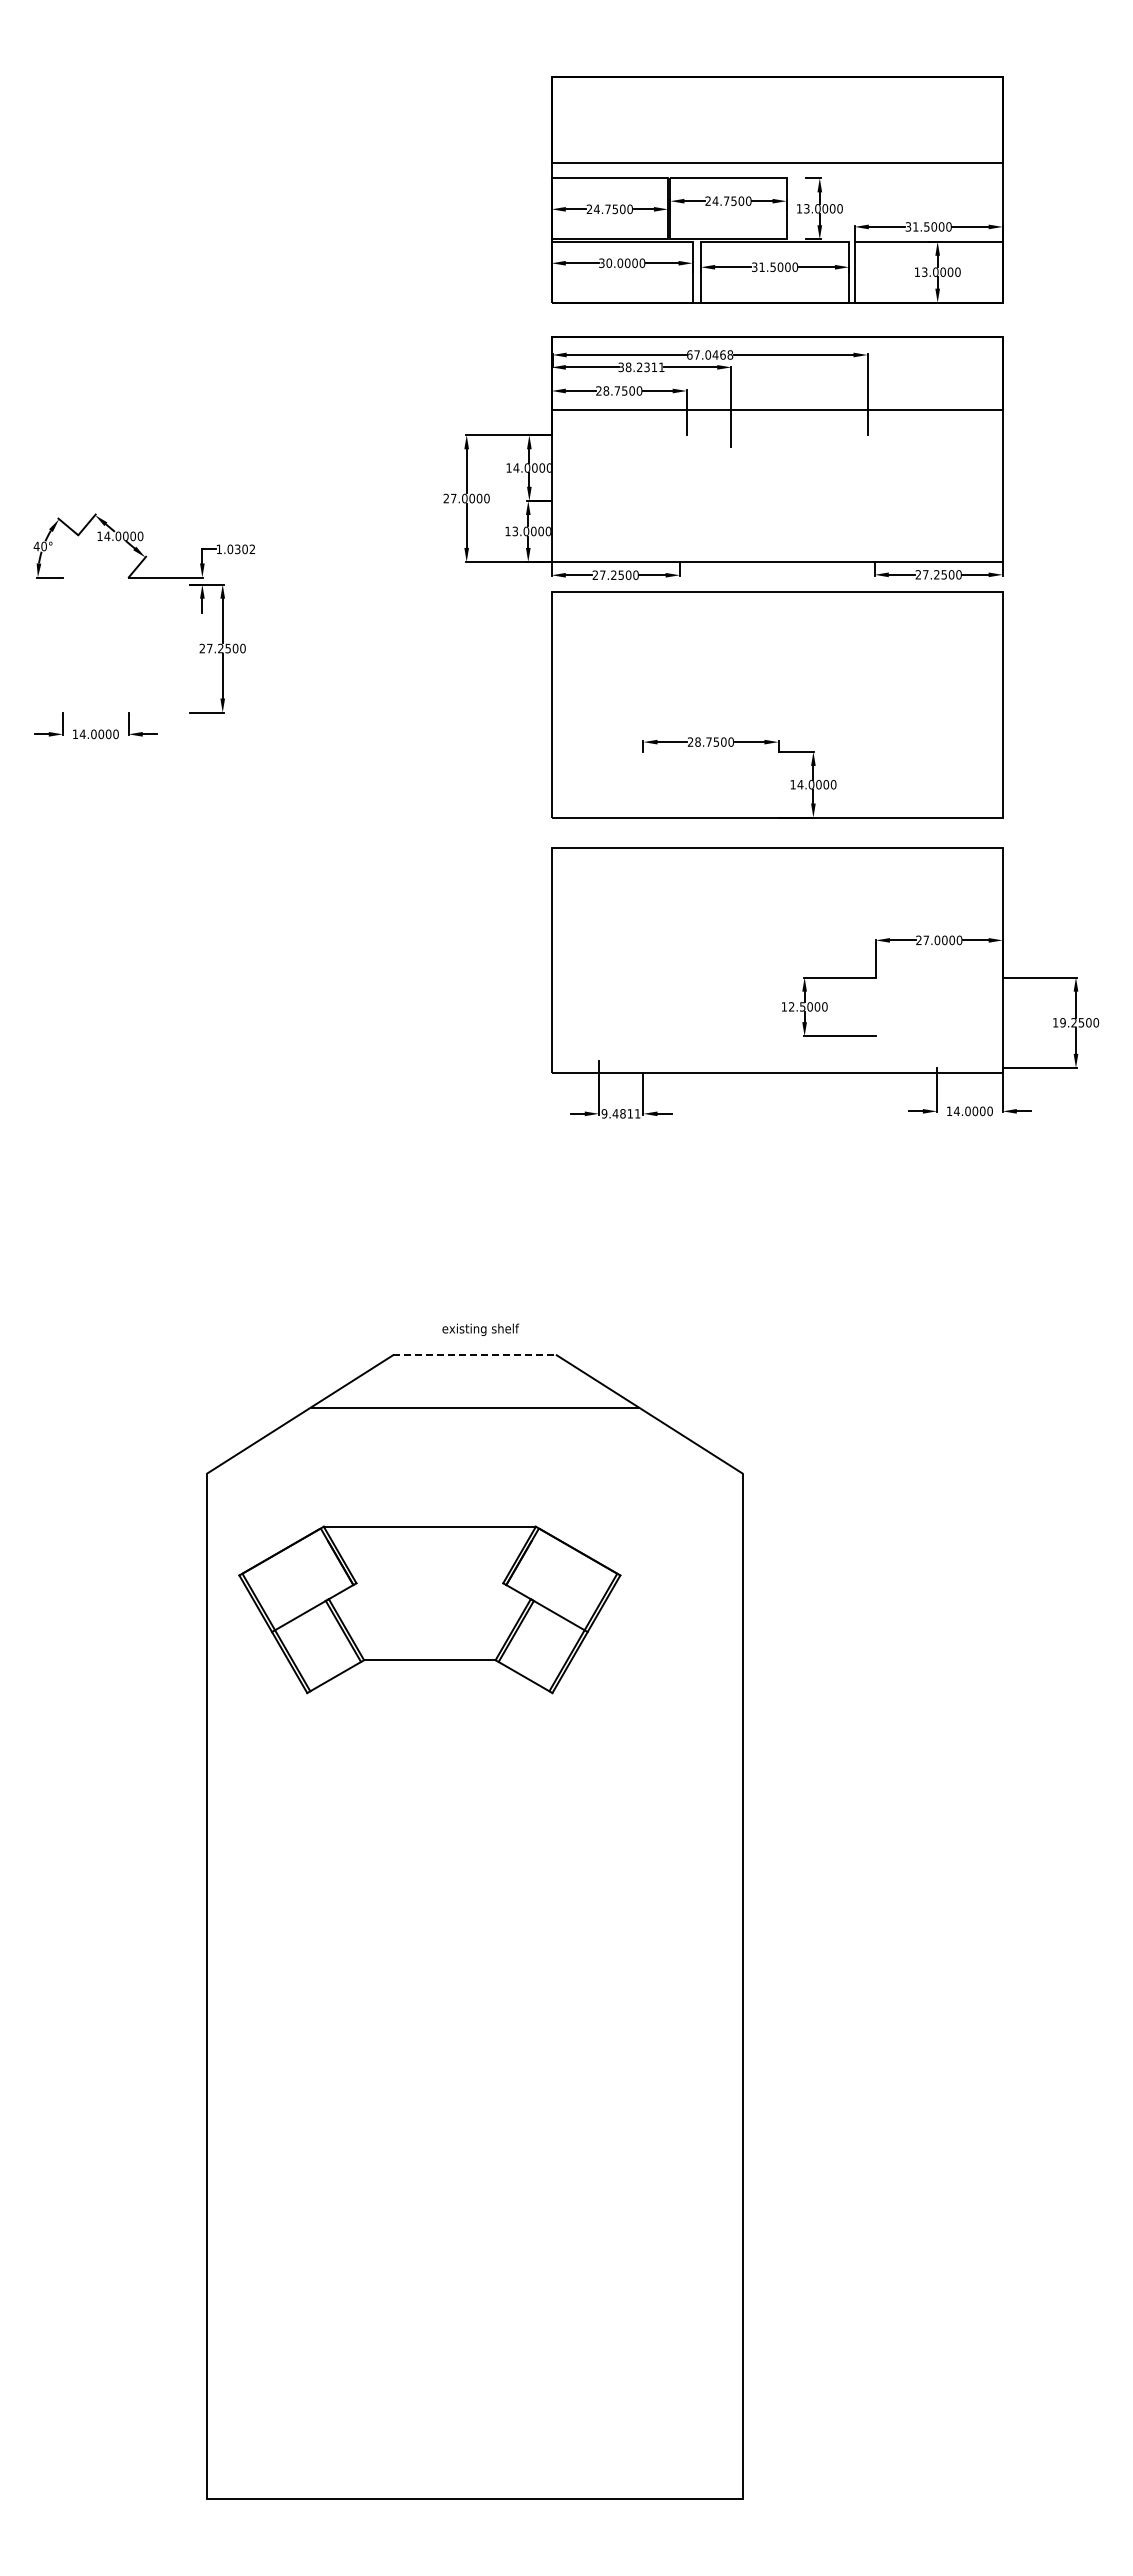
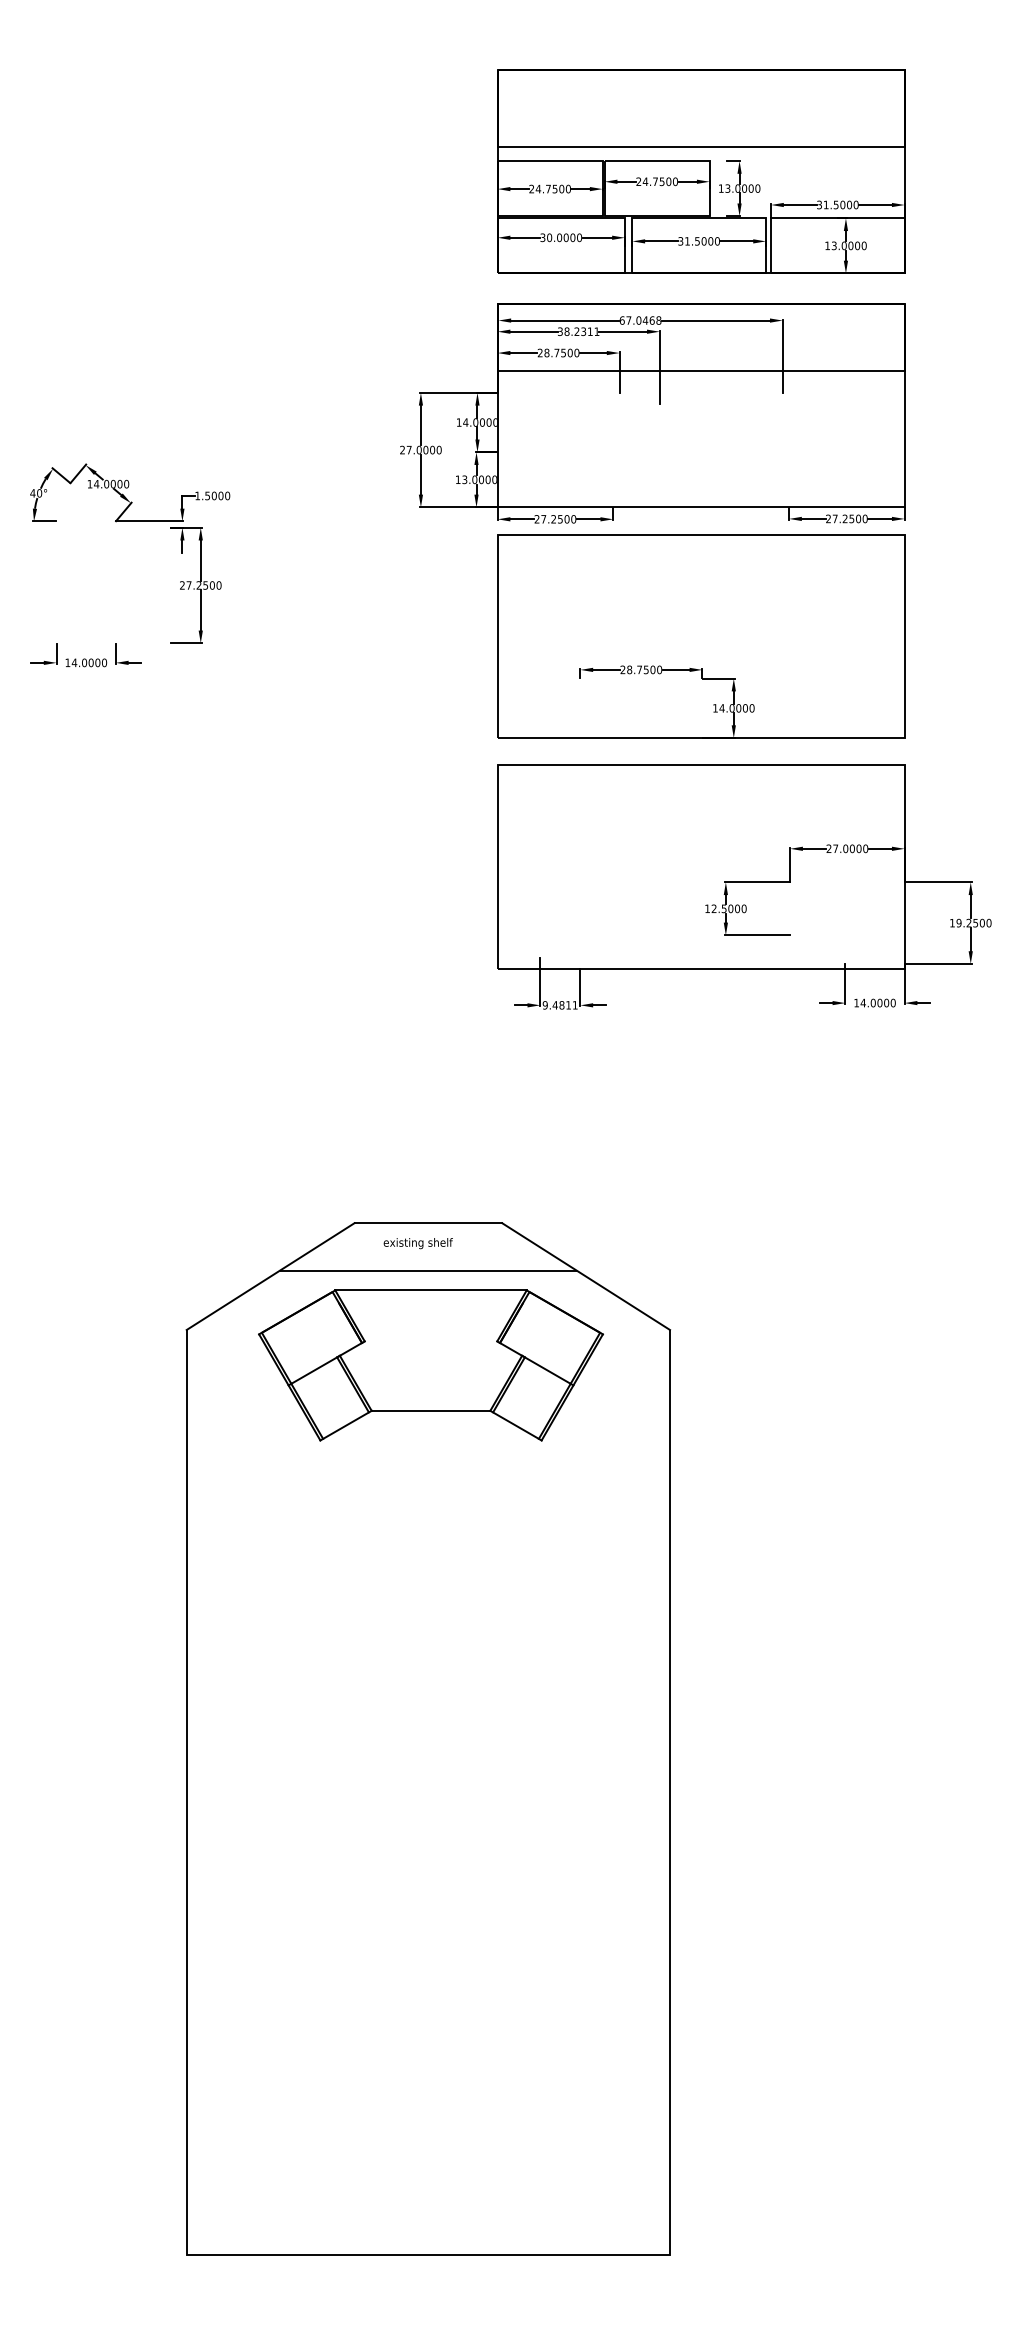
text: (241, 549) -> (217, 496), 1.0302 -> 1.5000
text: (480, 1329) -> (418, 1243), moved
line: (474, 1355) -> (427, 1223), dashed -> solid
part: (429, 1609) -> (430, 1365), moved

